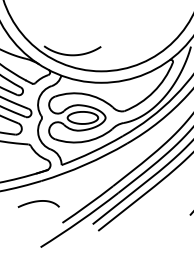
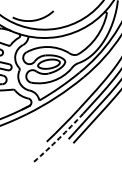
curve: (38, 202) -> (27, 129), removed
arc: (80, 221) -> (59, 138), solid -> dashed

